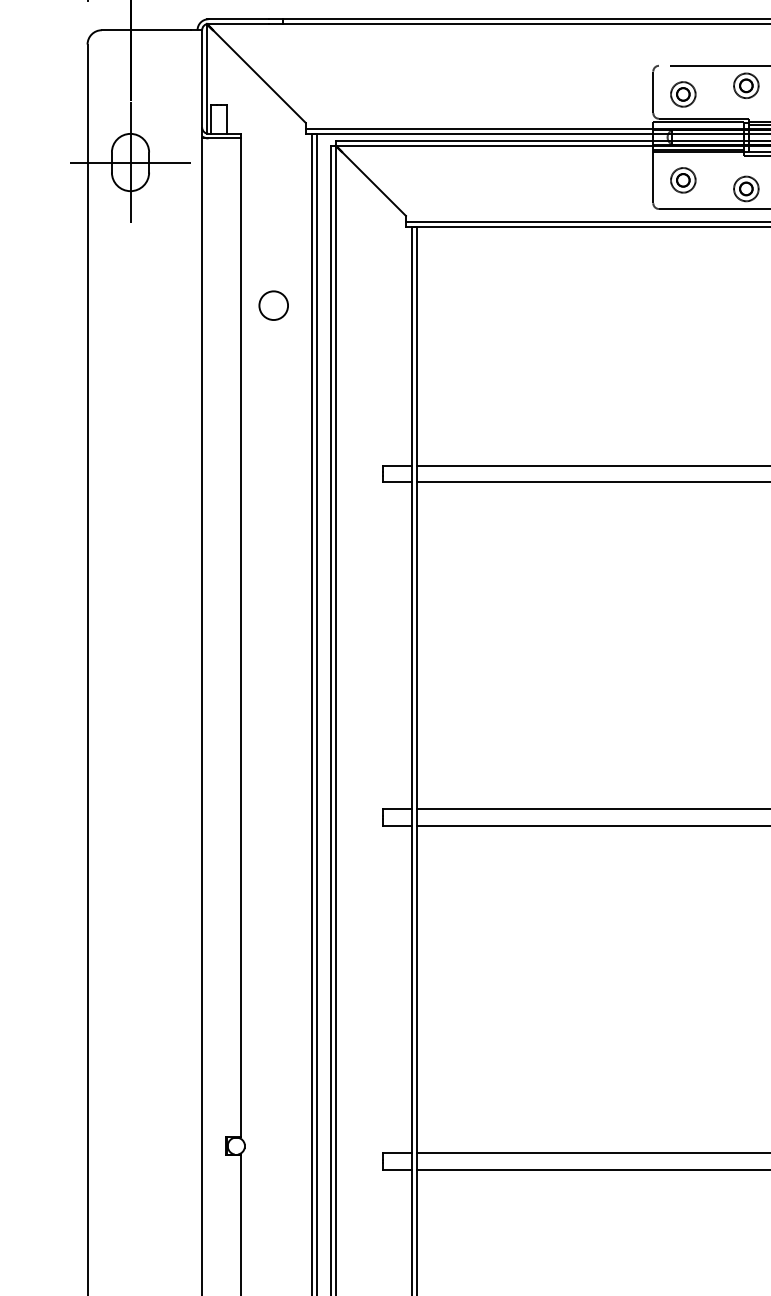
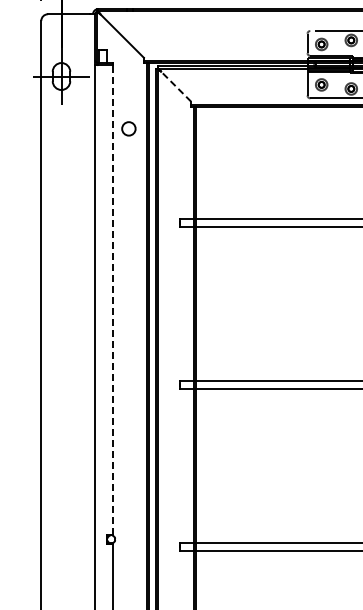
line: (372, 183) -> (175, 86), solid -> dashed
circle: (272, 304) -> (128, 128), moved
line: (241, 638) -> (113, 300), solid -> dashed

